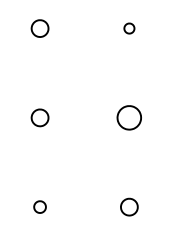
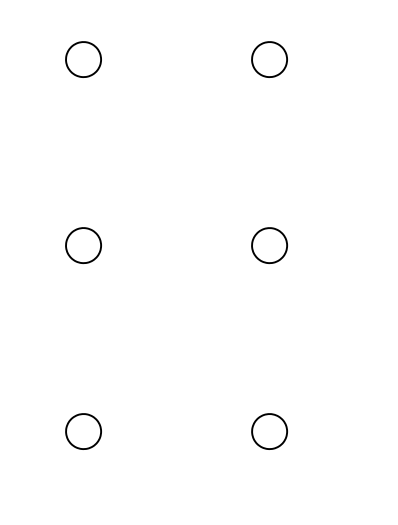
part: (129, 28) -> (269, 59), size x1.67
part: (129, 117) -> (269, 244), size x0.71
part: (39, 206) -> (82, 430), size x1.43

